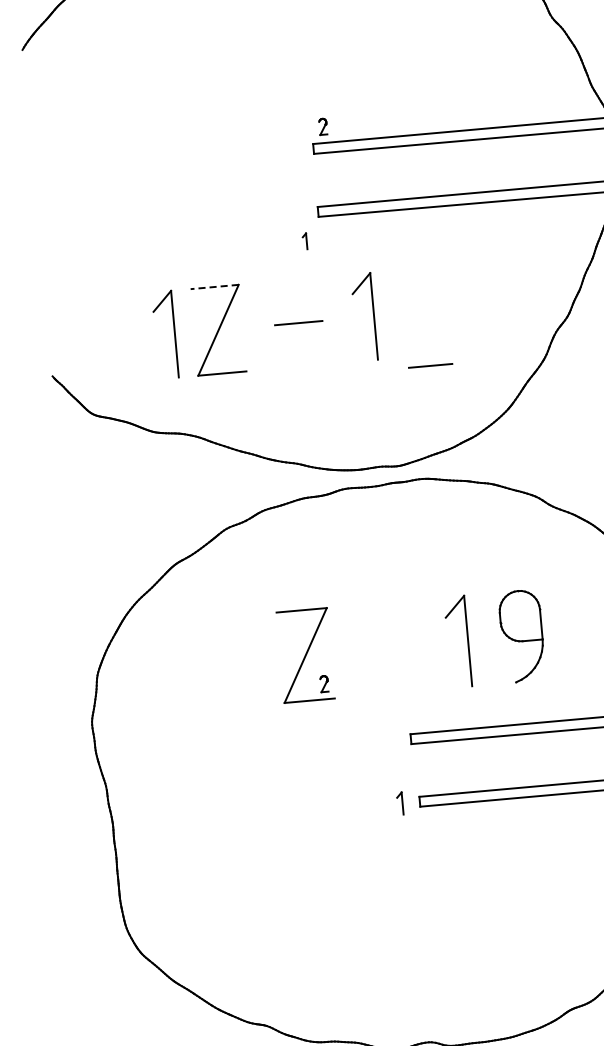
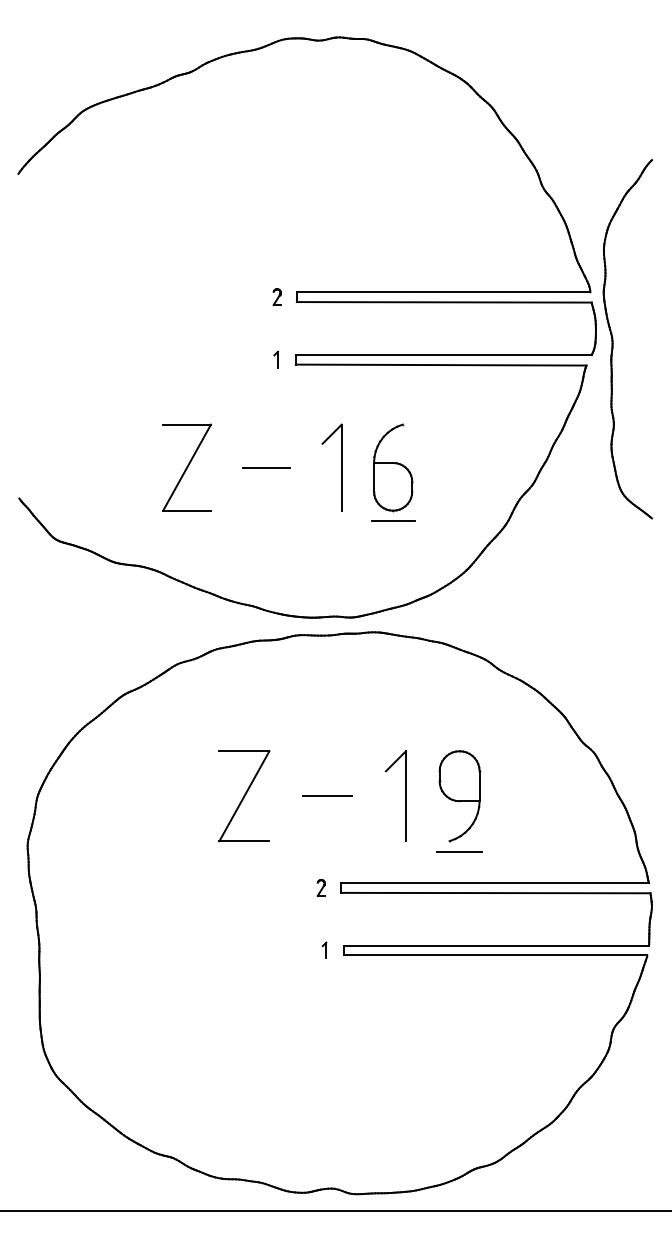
part: (322, 126) -> (276, 296), moved
part: (304, 241) -> (275, 359), moved
line: (215, 286) -> (187, 424), dashed -> solid
part: (426, 311) -> (393, 467), added
part: (174, 334) -> (143, 467), removed
line: (389, 648) -> (327, 796), added
part: (323, 683) -> (320, 887), moved
line: (526, 691) -> (459, 851), added
part: (399, 802) -> (324, 949), size x0.71

